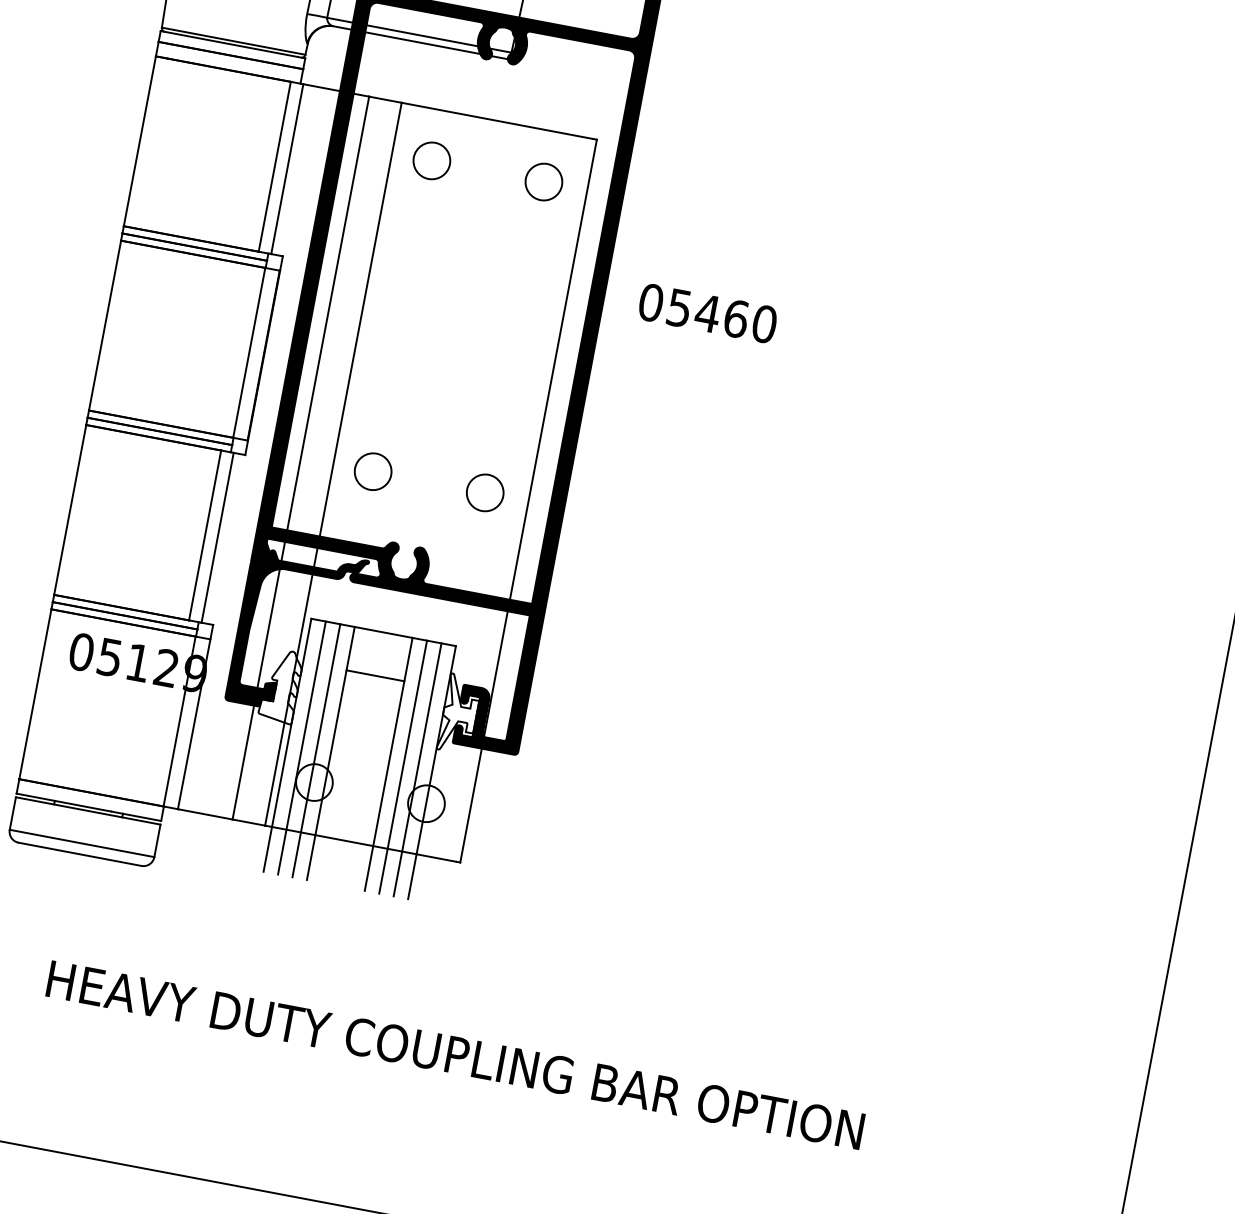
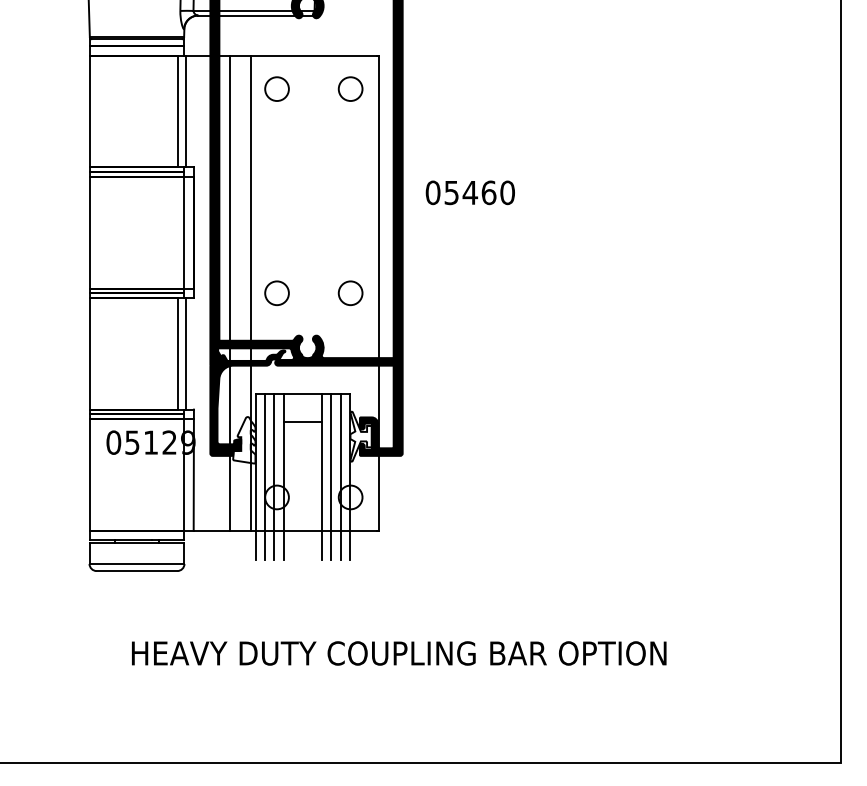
text: (706, 312) -> (469, 192), moved

